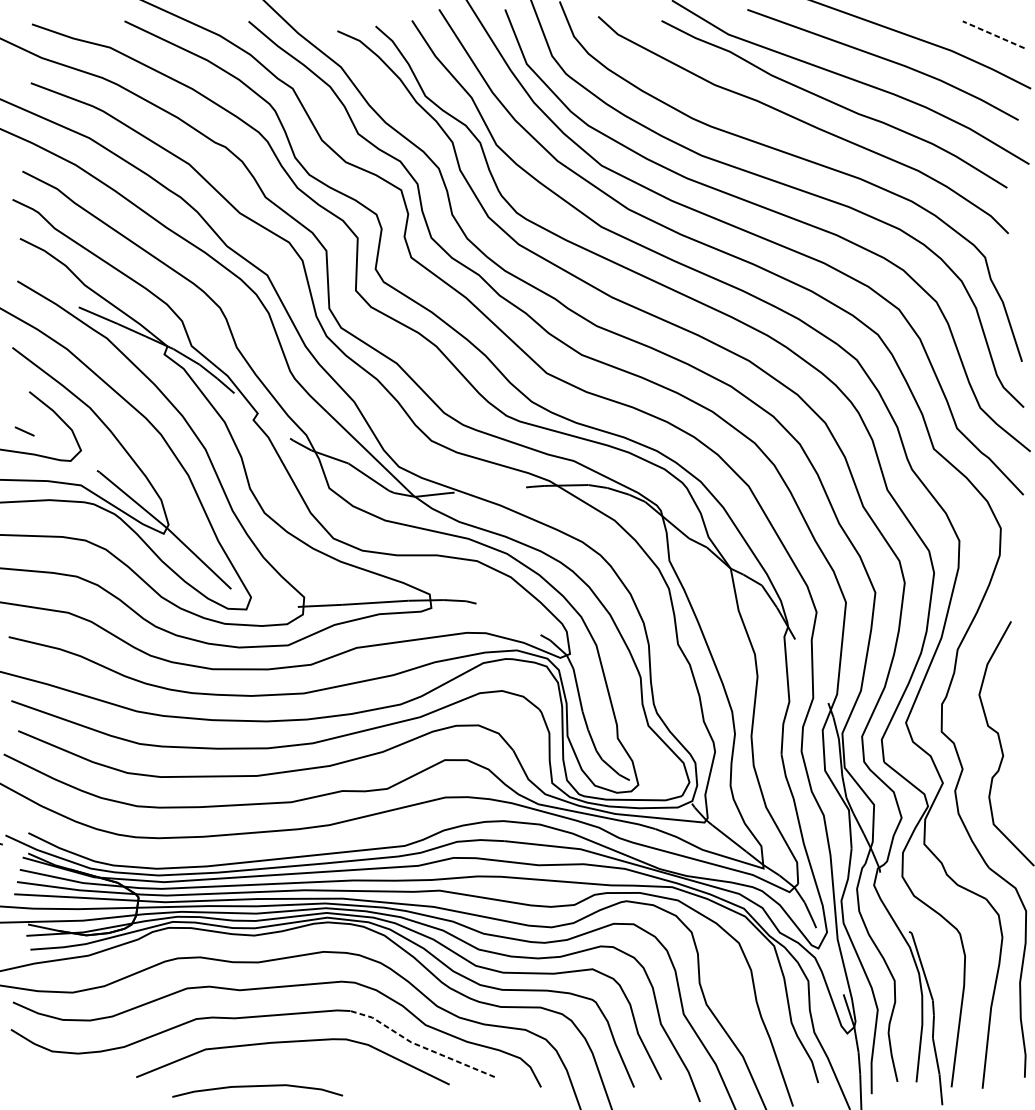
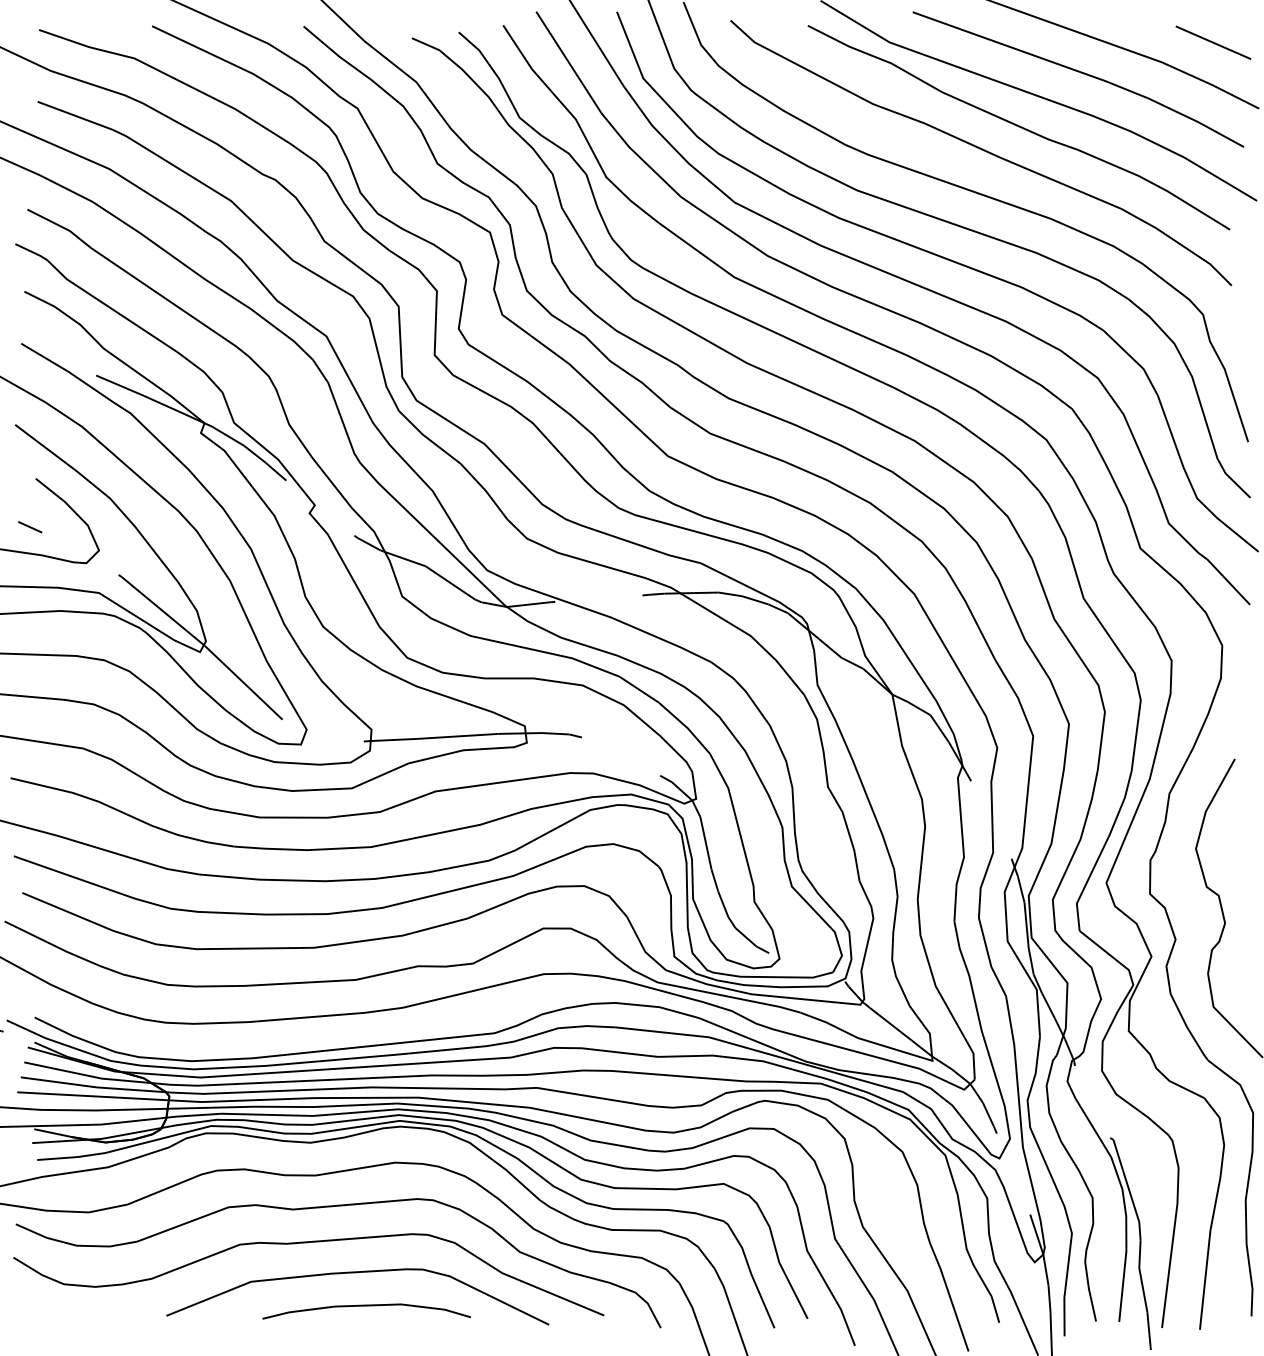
line: (993, 34) -> (1213, 42), dashed -> solid
line: (420, 1045) -> (513, 1277), dashed -> solid
curve: (257, 1086) -> (366, 1306), moved

